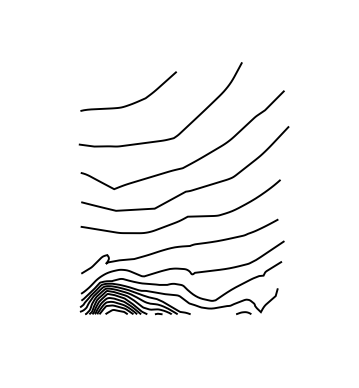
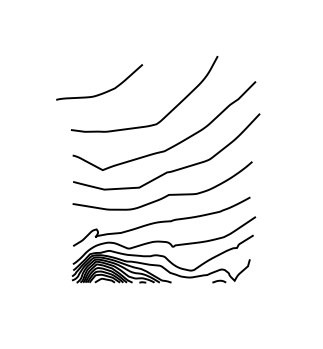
curve: (132, 102) -> (103, 92), moved

